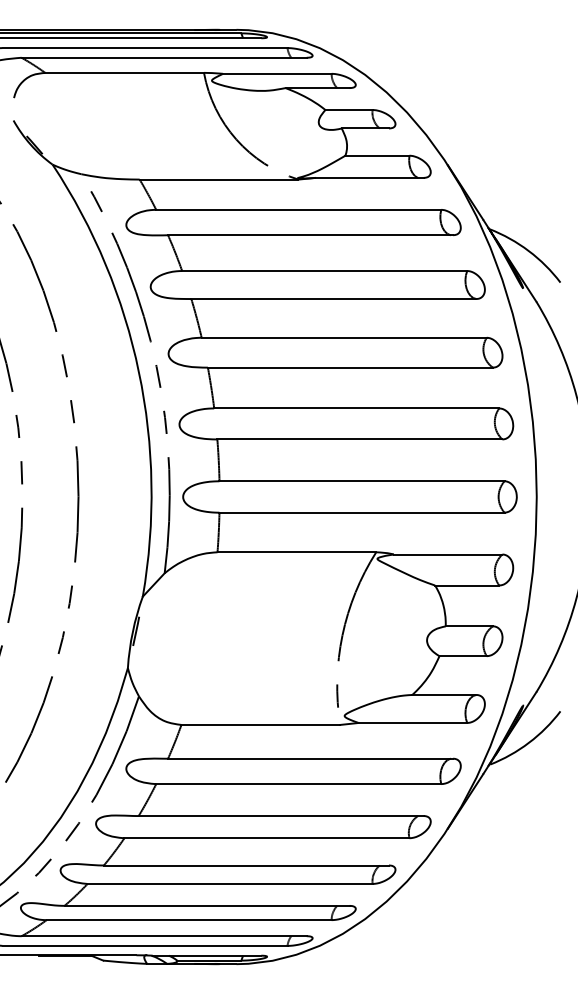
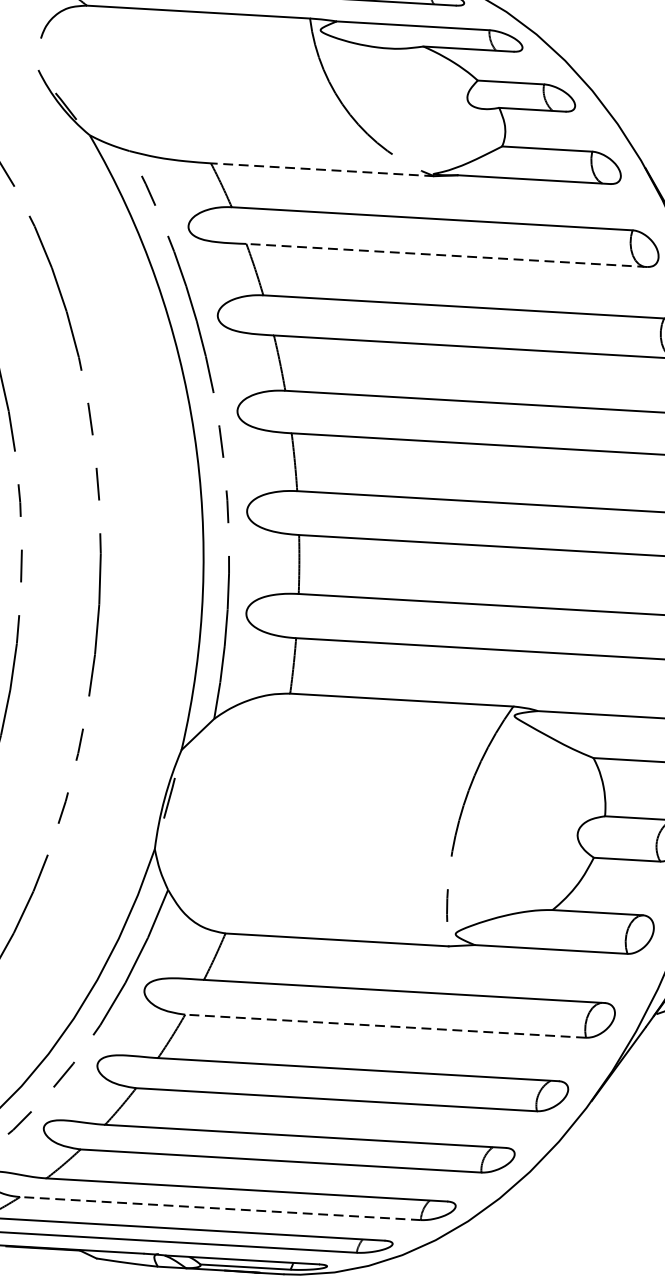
line: (218, 179) -> (321, 169), solid -> dashed
line: (310, 235) -> (446, 255), solid -> dashed
line: (298, 784) -> (385, 1026), solid -> dashed
line: (189, 920) -> (220, 1209), solid -> dashed

